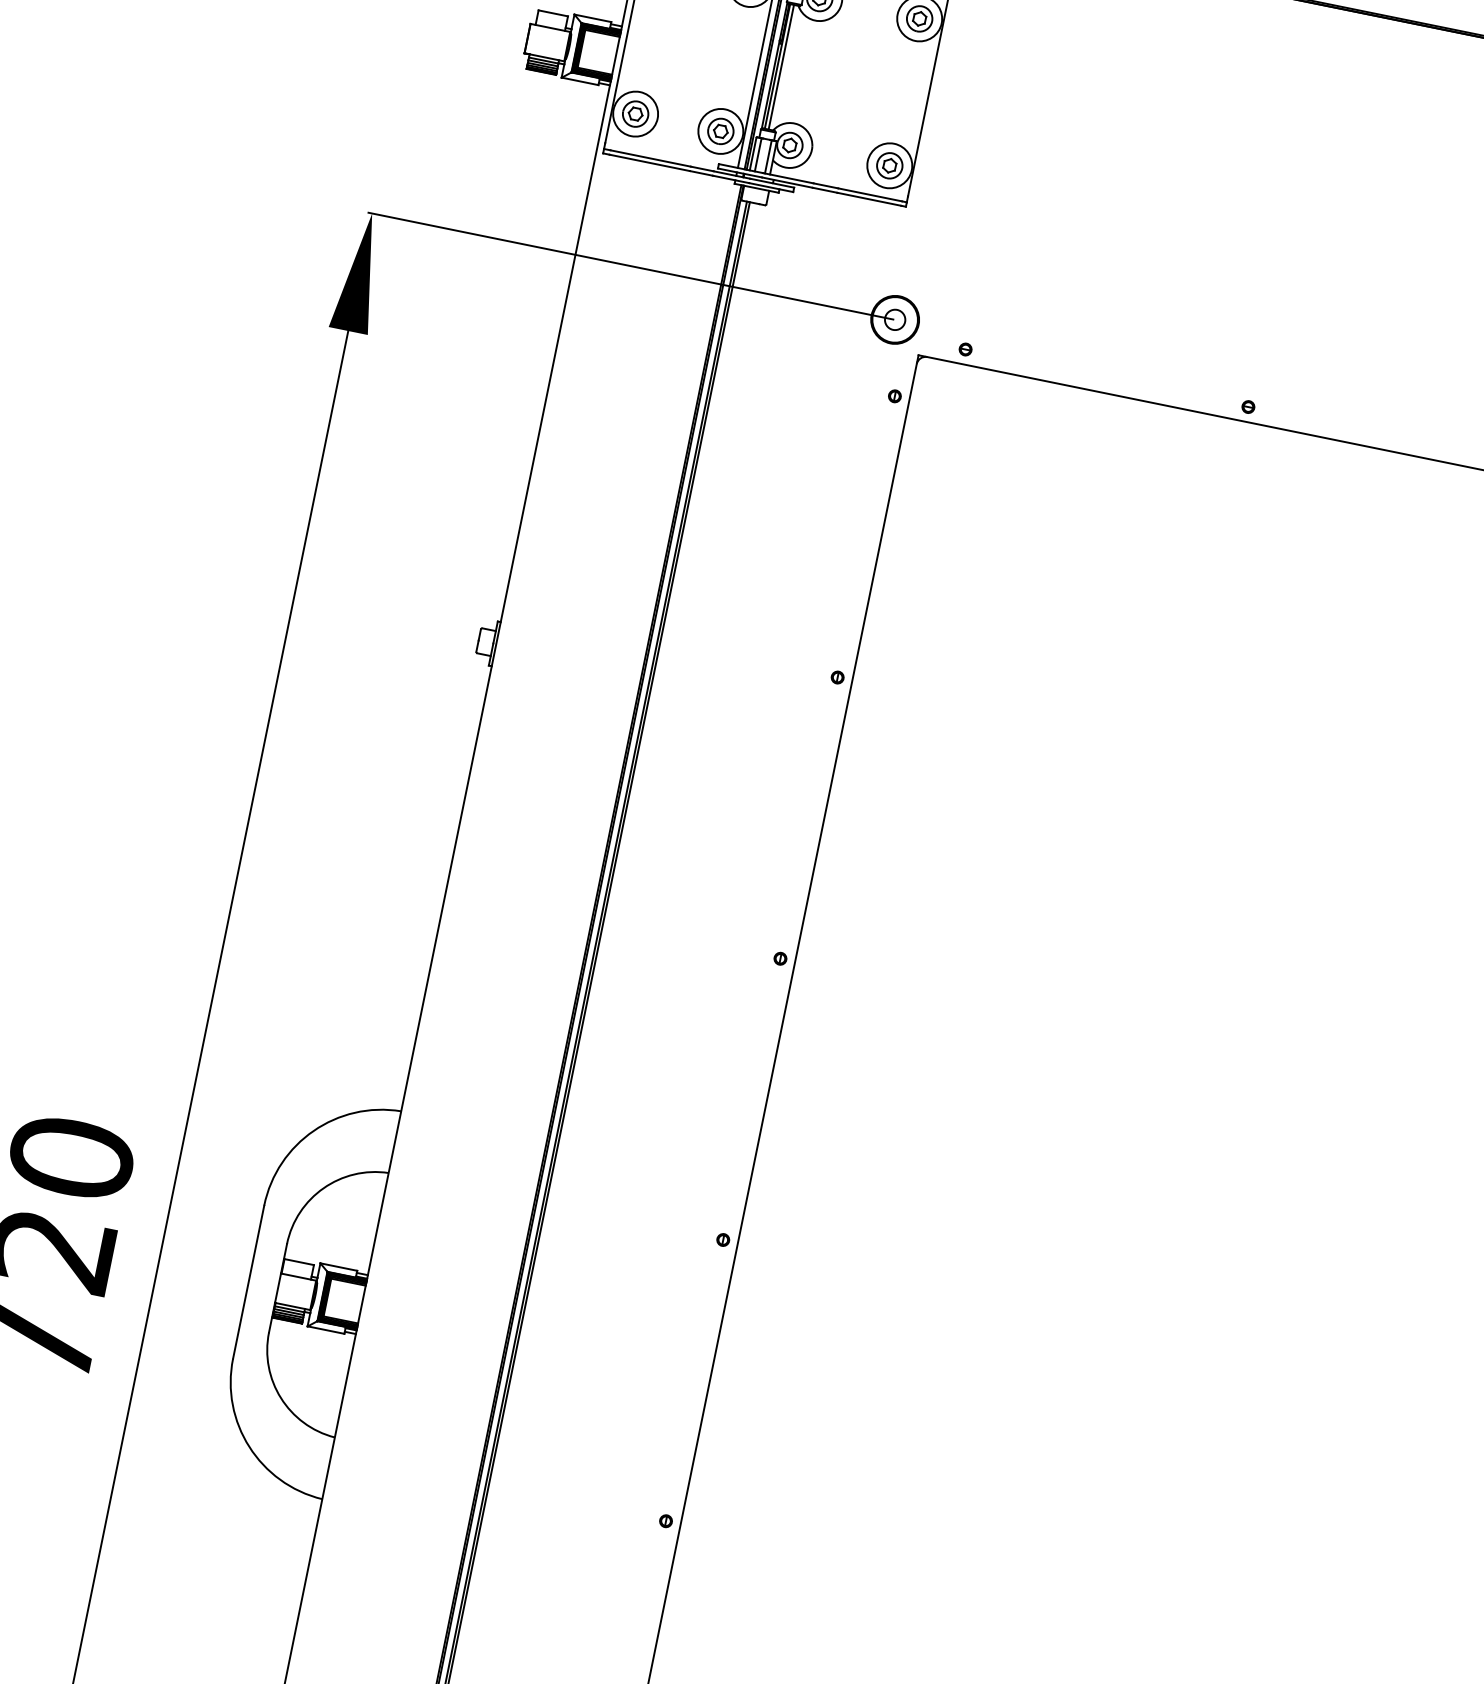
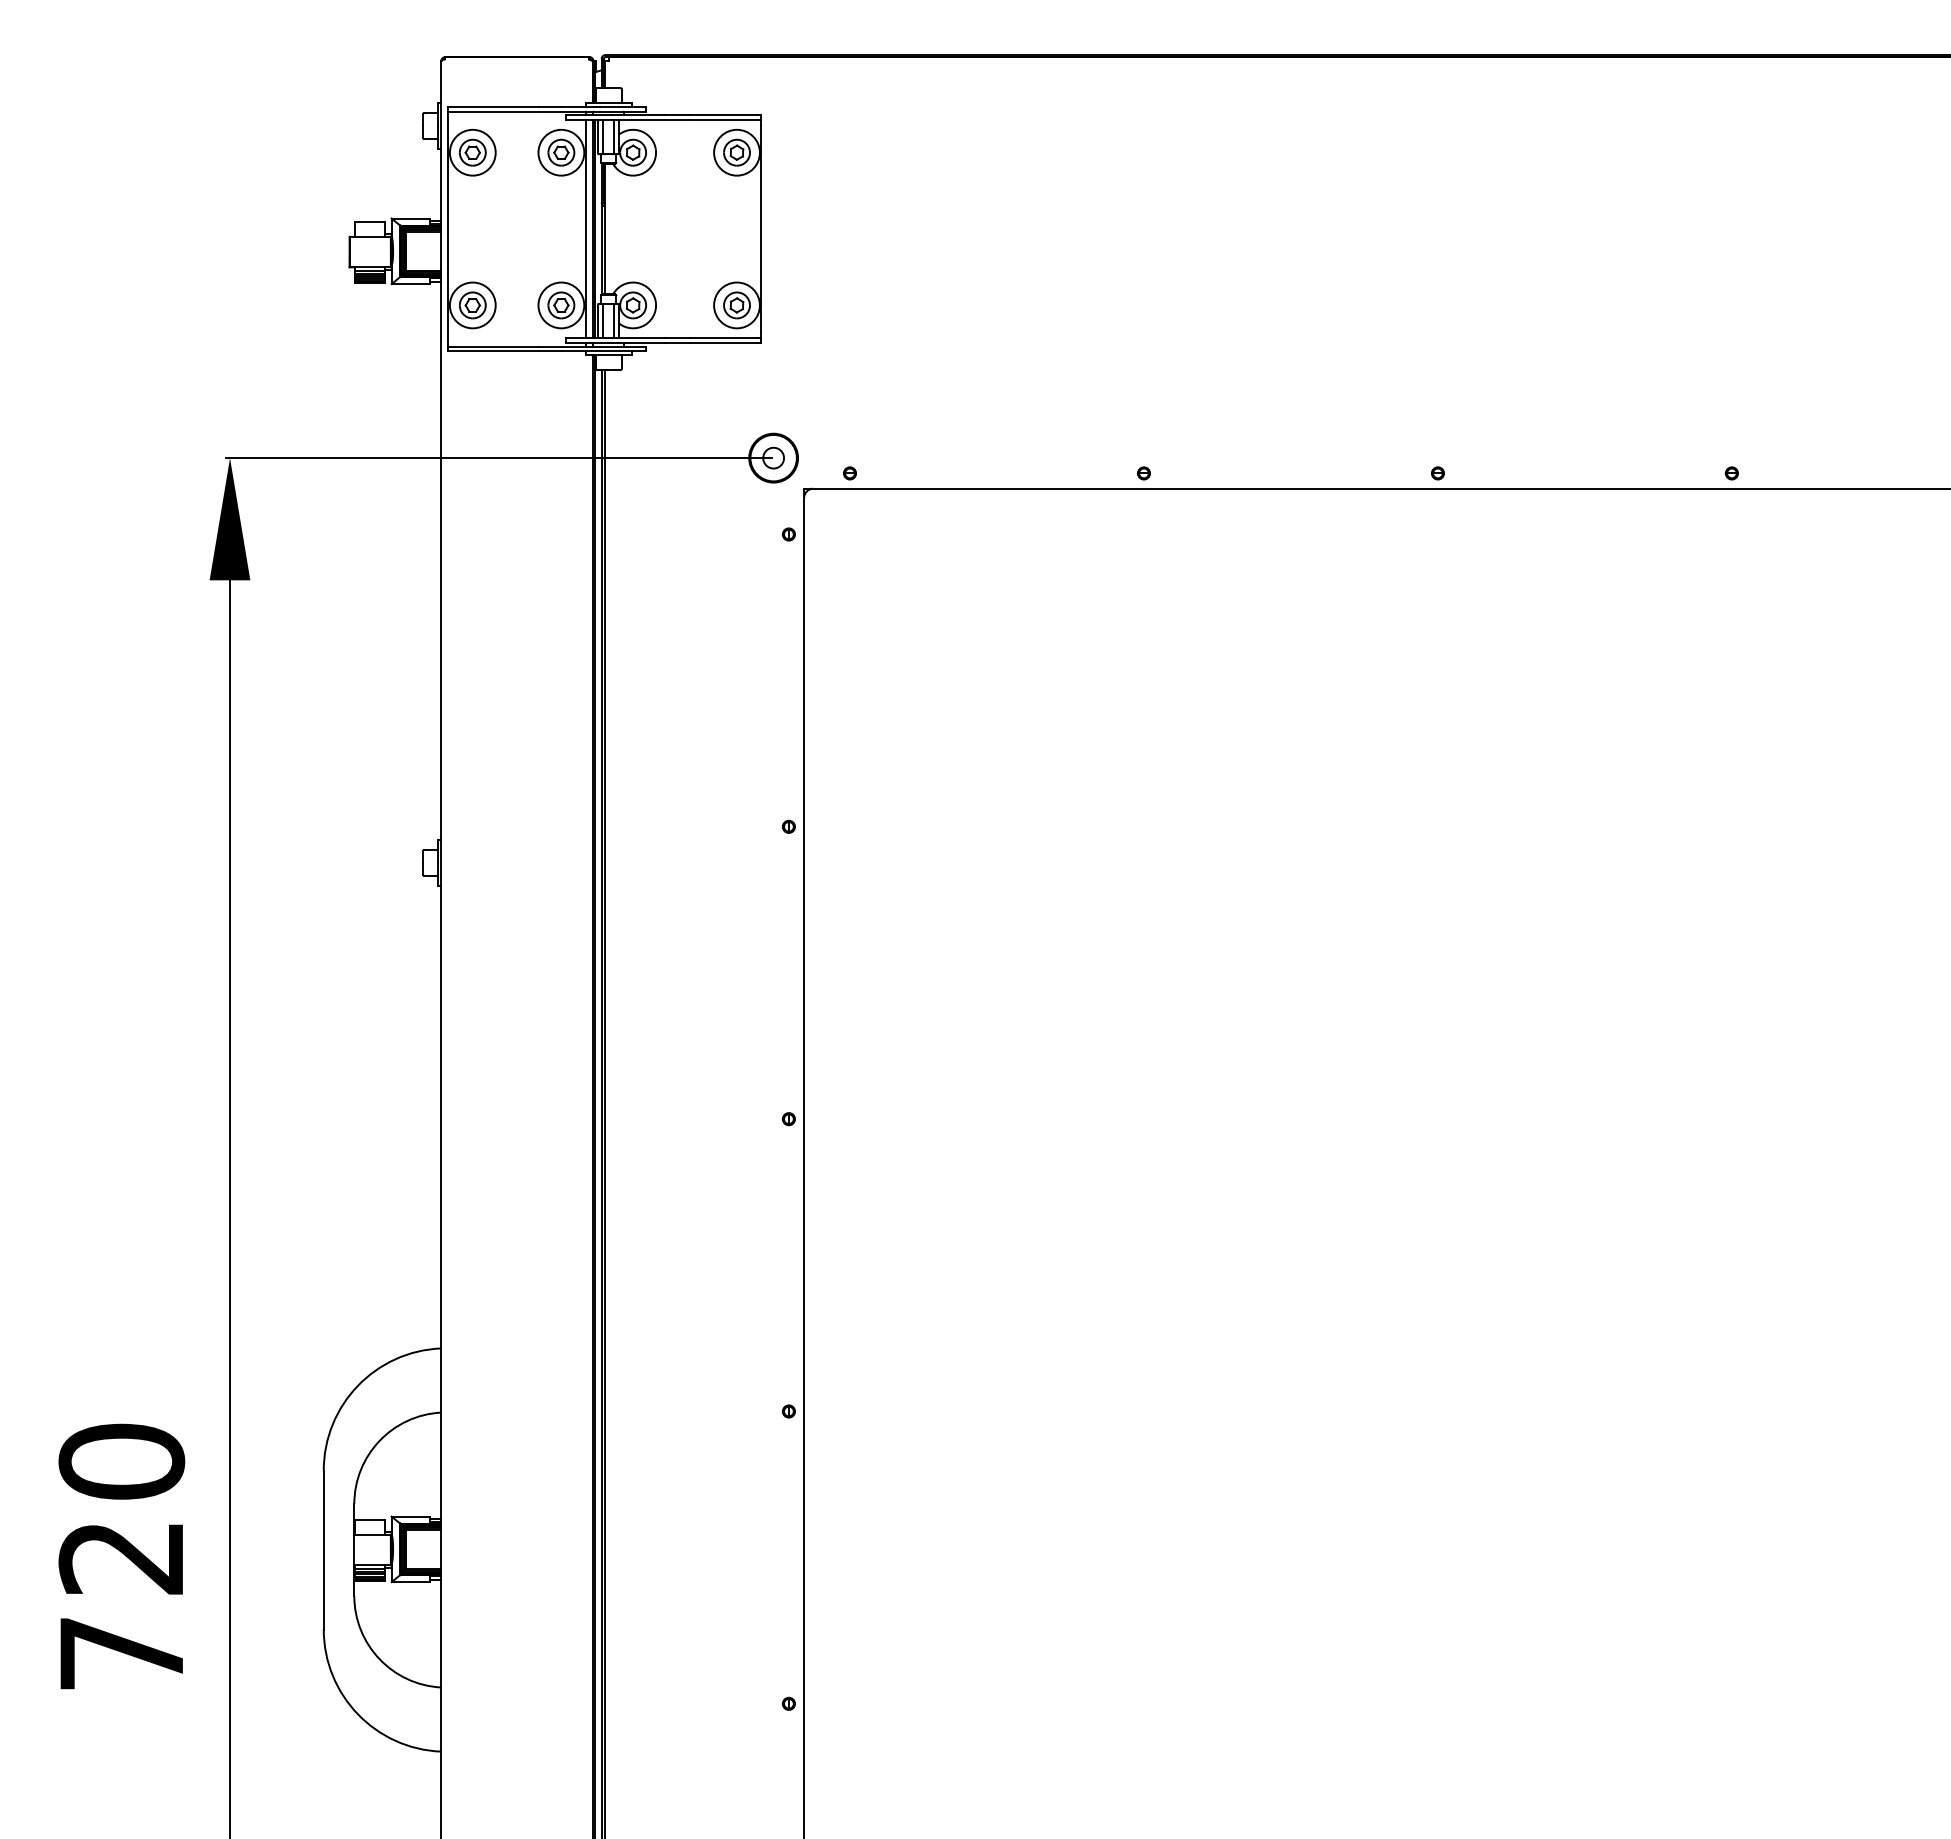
line: (781, 66) -> (608, 228), removed

